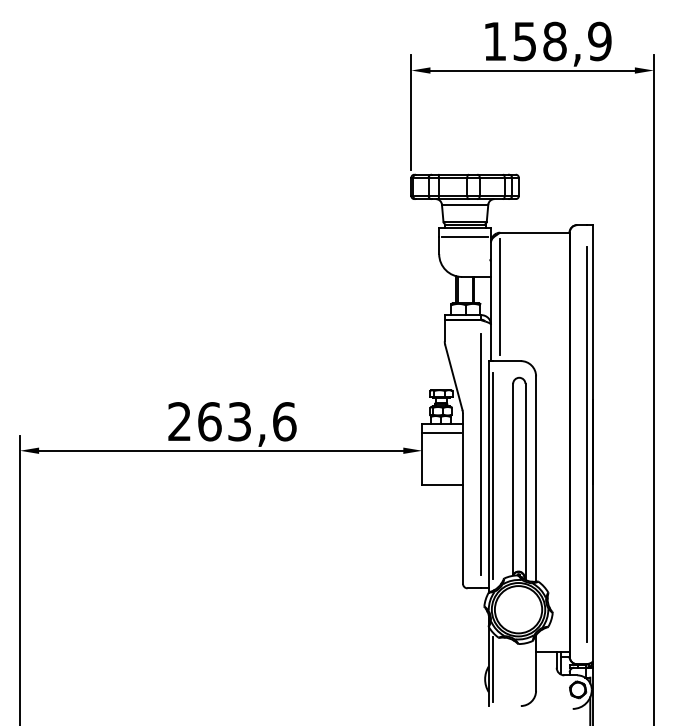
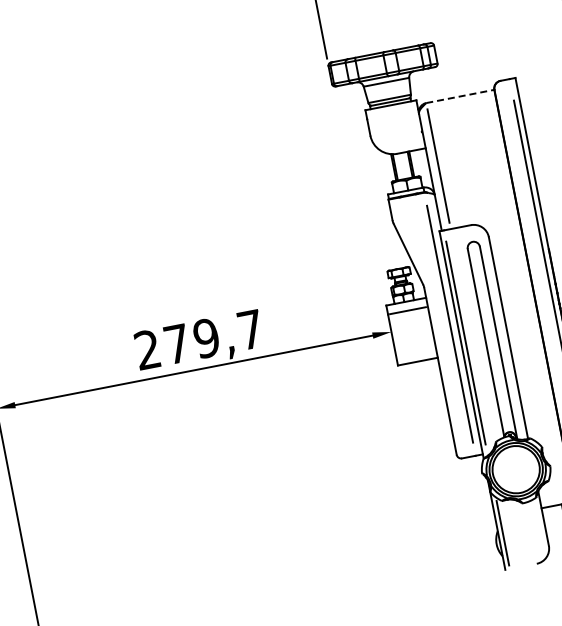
line: (534, 232) -> (459, 96), solid -> dashed
line: (464, 237) -> (392, 114), removed
text: (247, 421) -> (214, 336), 263,6 -> 279,7

